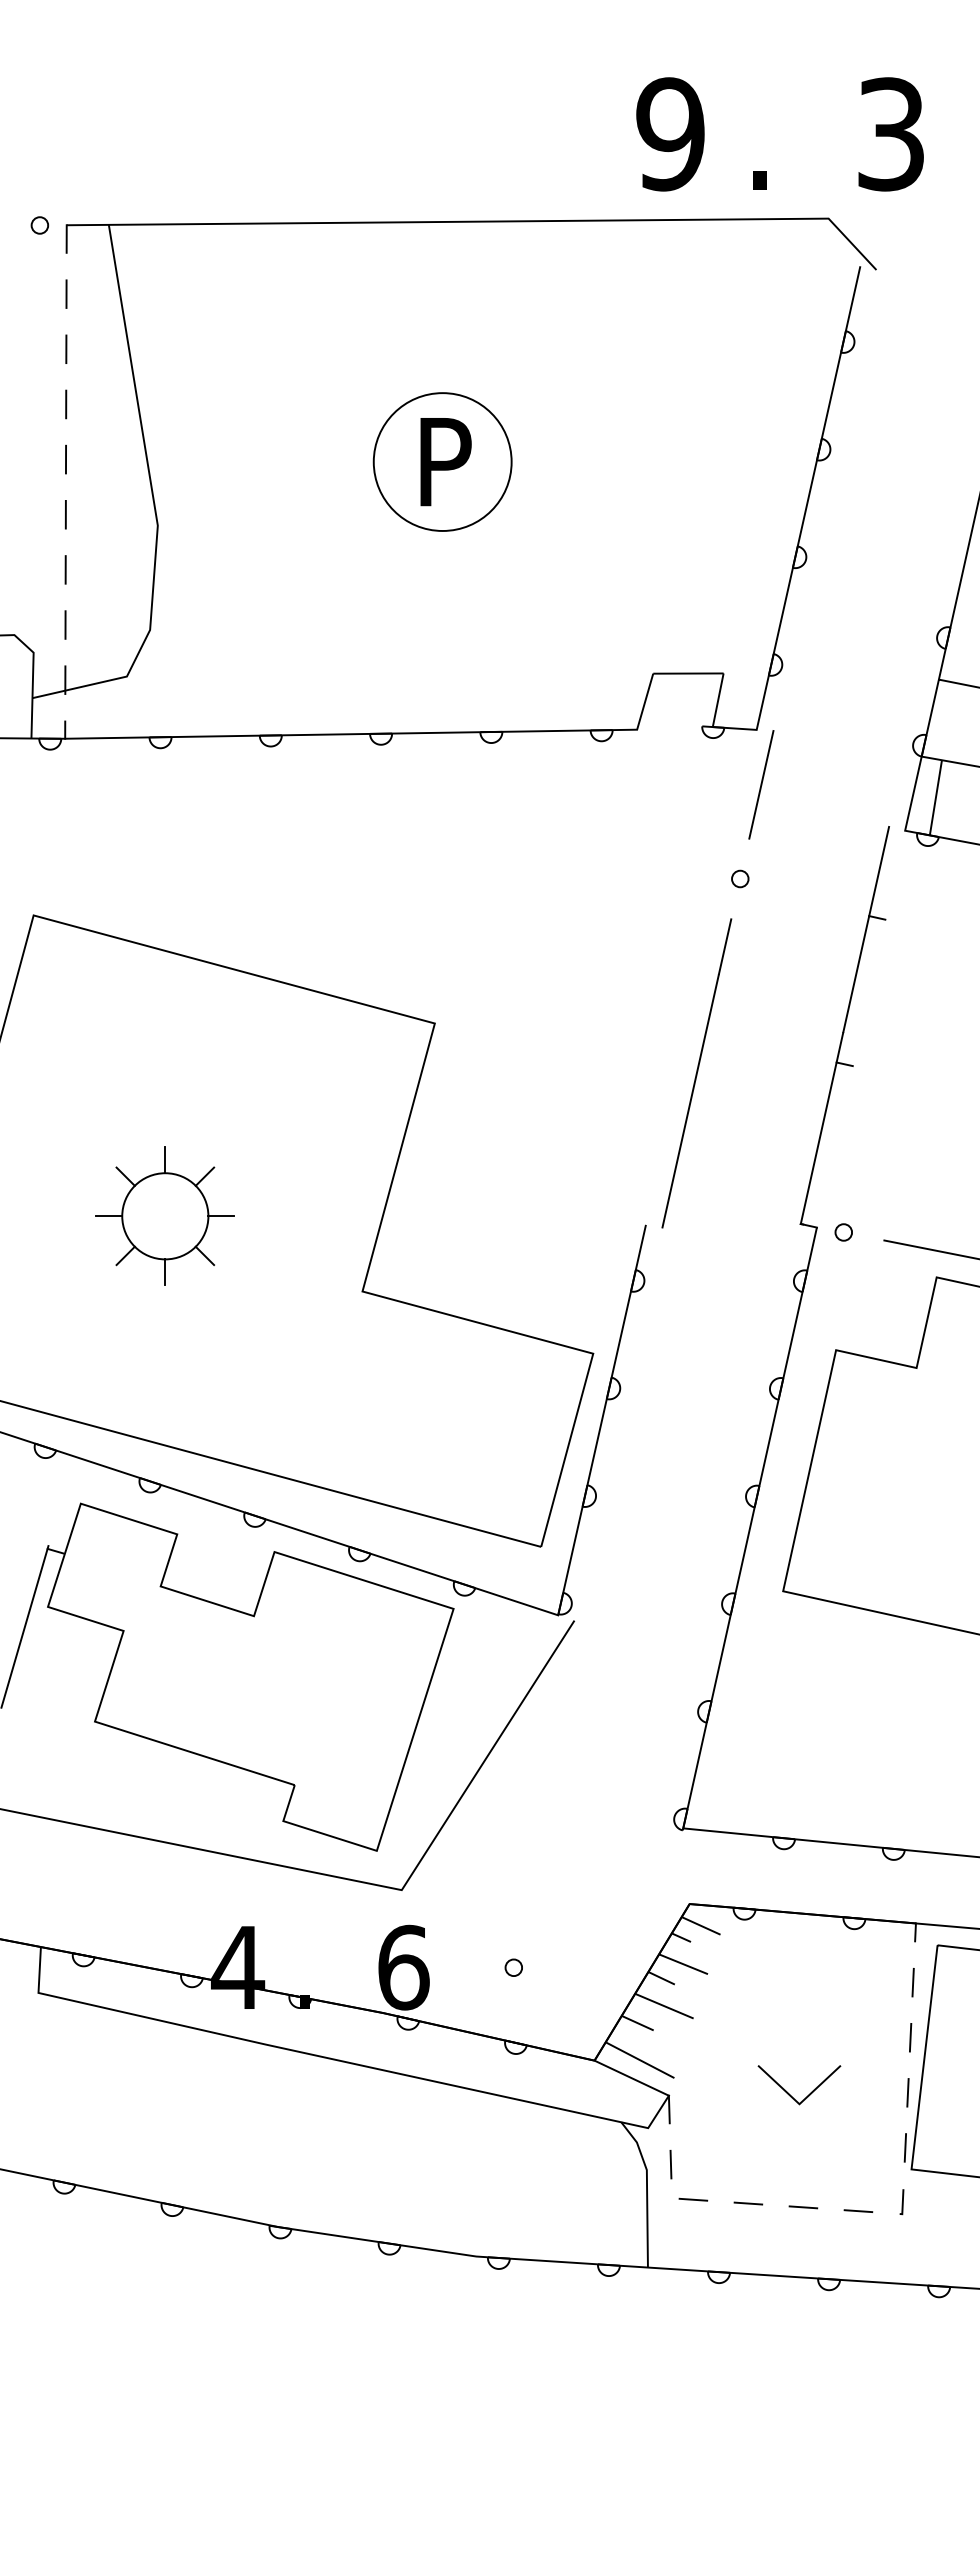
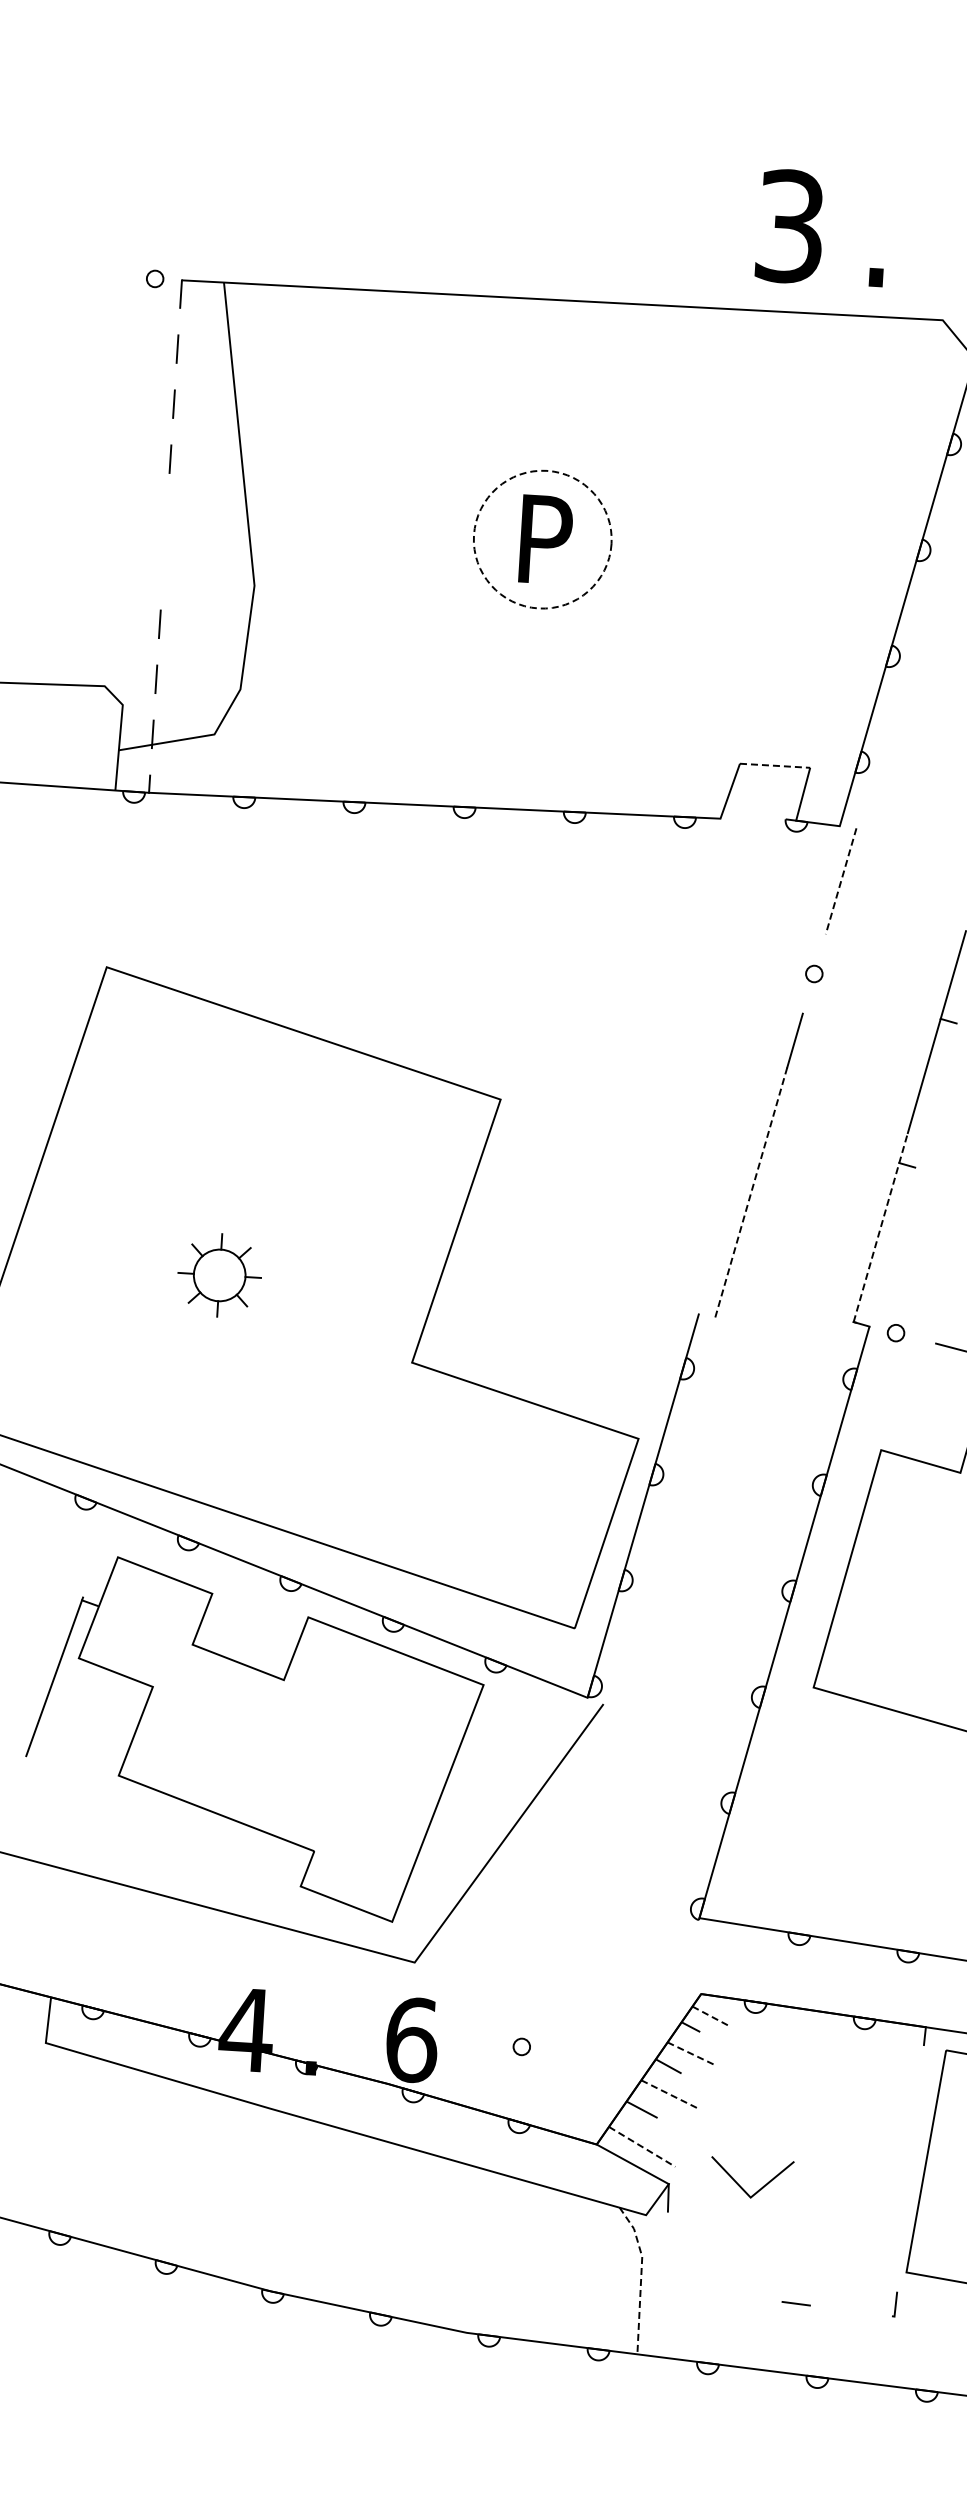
text: (670, 134) -> (790, 226), 9 -> 3
line: (65, 459) -> (166, 514), removed
circle: (442, 461) -> (542, 539), solid -> dashed
line: (65, 514) -> (163, 568), removed
line: (688, 673) -> (775, 765), solid -> dashed
line: (761, 785) -> (841, 881), solid -> dashed
line: (690, 1101) -> (751, 1193), solid -> dashed
line: (821, 1128) -> (880, 1227), solid -> dashed
part: (164, 1215) -> (219, 1274), size x0.6
line: (701, 1926) -> (711, 2017), solid -> dashed
line: (683, 1964) -> (691, 2054), solid -> dashed
line: (912, 1982) -> (918, 2085), removed
line: (664, 2006) -> (669, 2094), solid -> dashed
line: (910, 2037) -> (913, 2140), removed
line: (640, 2060) -> (642, 2147), solid -> dashed
line: (907, 2092) -> (907, 2195), removed
line: (790, 2094) -> (742, 2187), moved
line: (905, 2147) -> (901, 2250), removed
line: (670, 2164) -> (666, 2252), removed
line: (647, 2189) -> (641, 2276), solid -> dashed
line: (693, 2199) -> (687, 2289), removed
line: (748, 2203) -> (741, 2296), removed
line: (858, 2211) -> (850, 2311), removed

